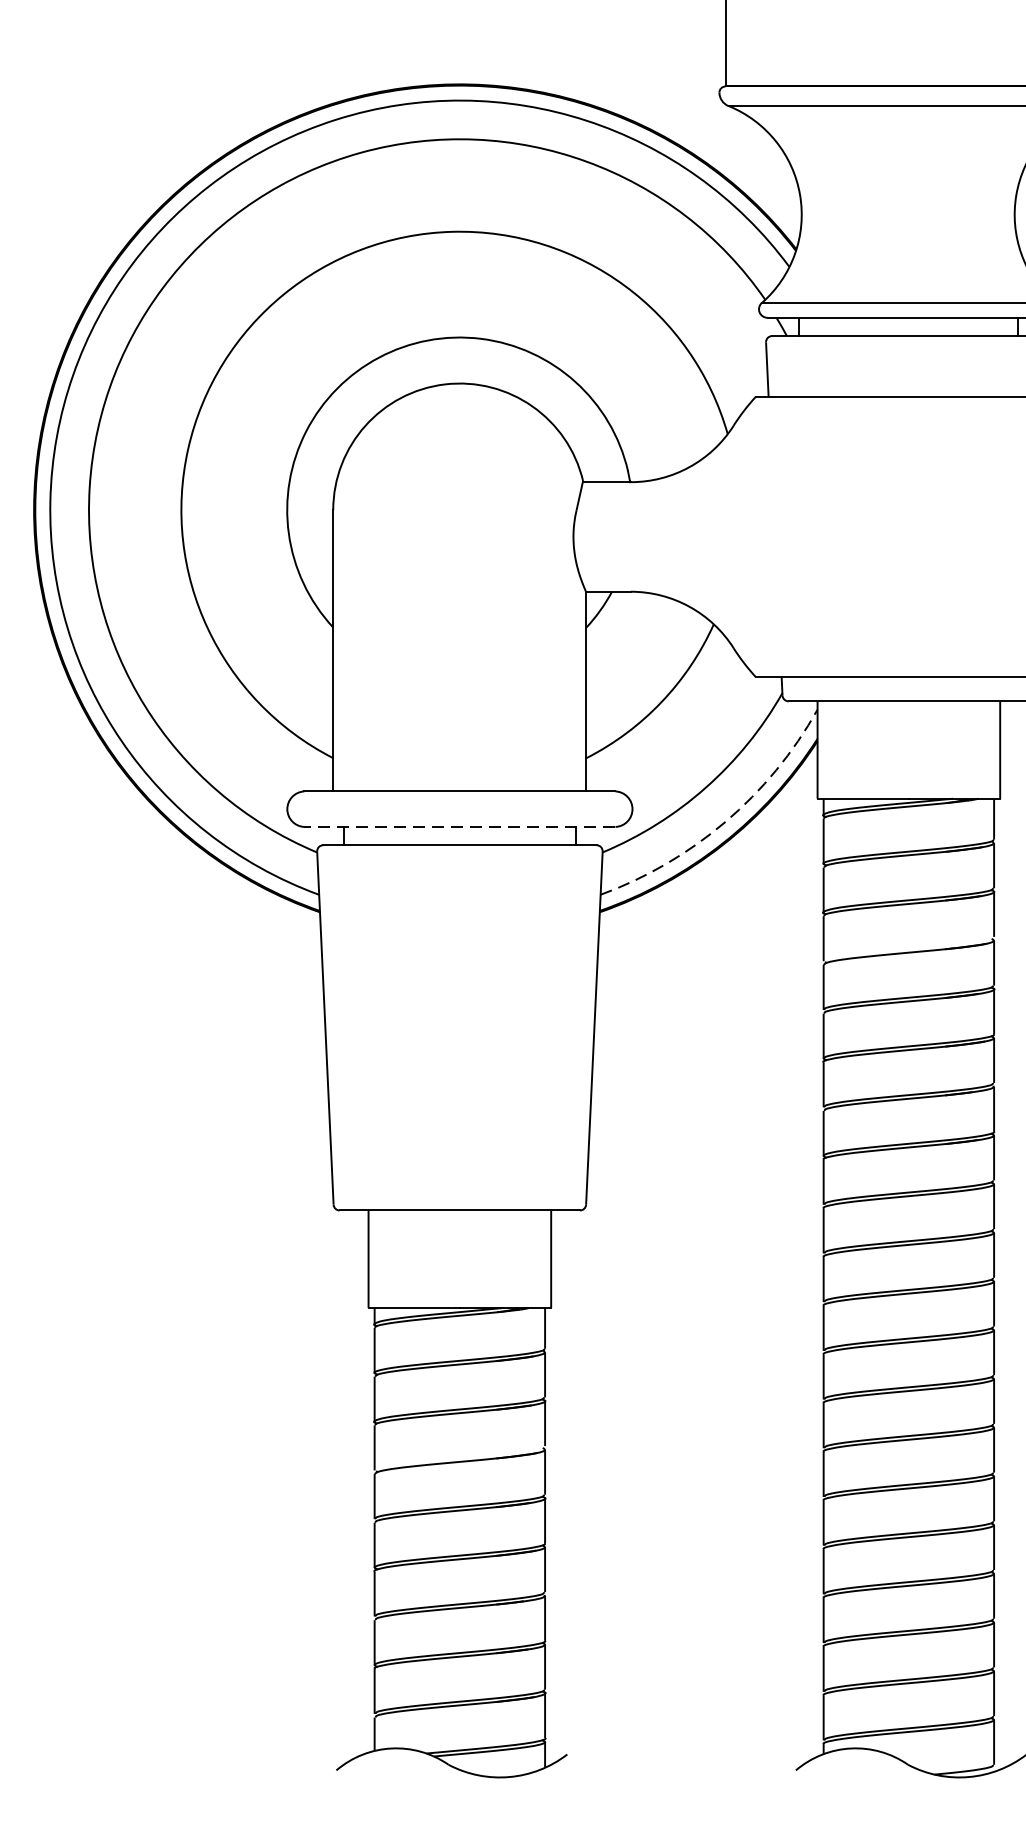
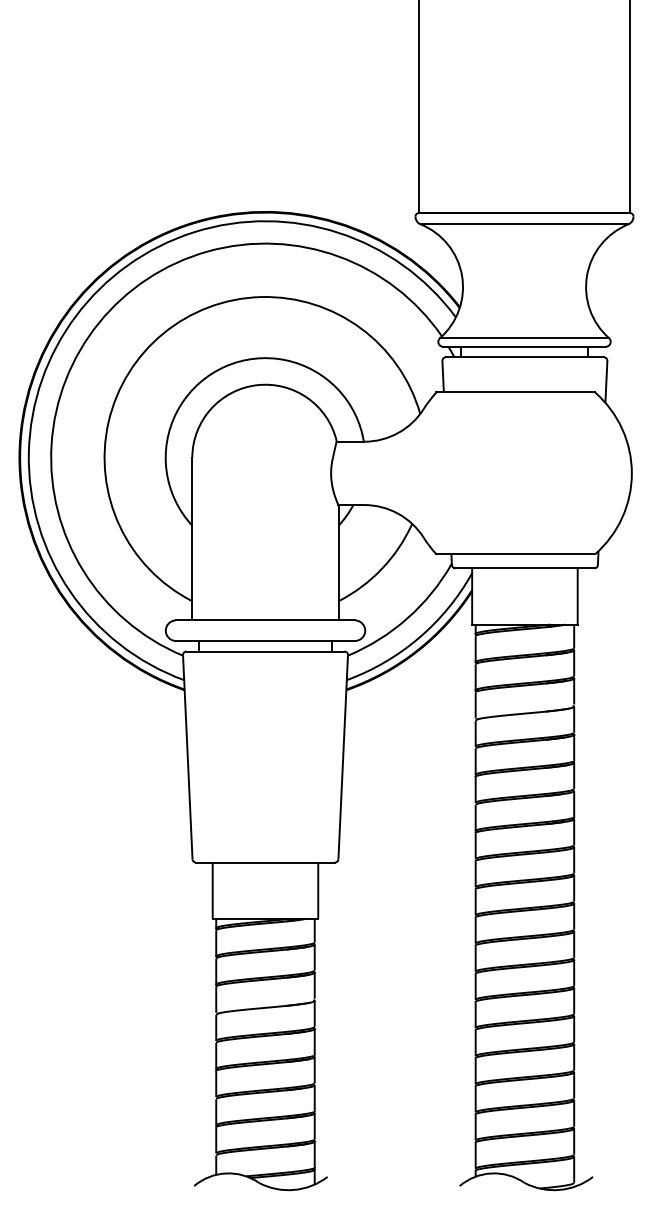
arc: (726, 820) -> (419, 637), dashed -> solid
line: (459, 826) -> (265, 640), dashed -> solid

